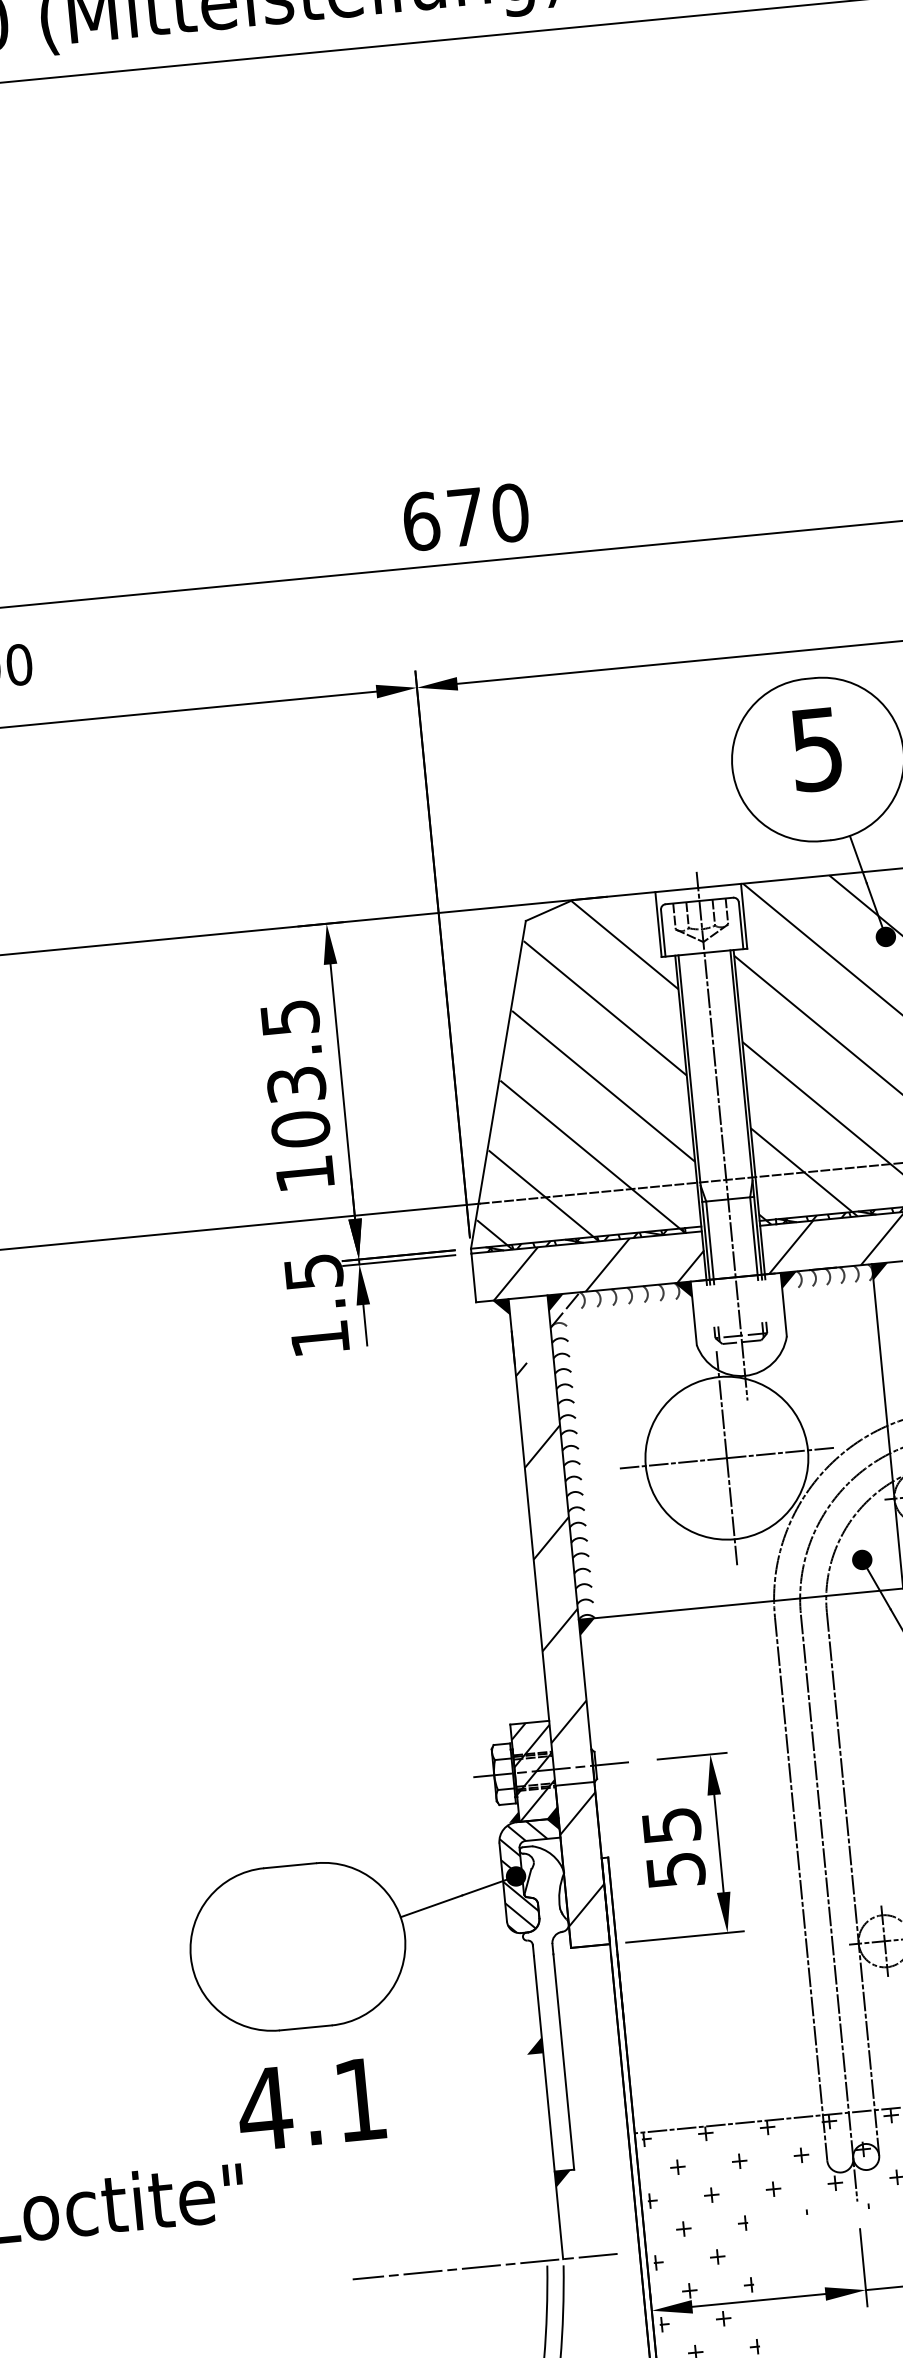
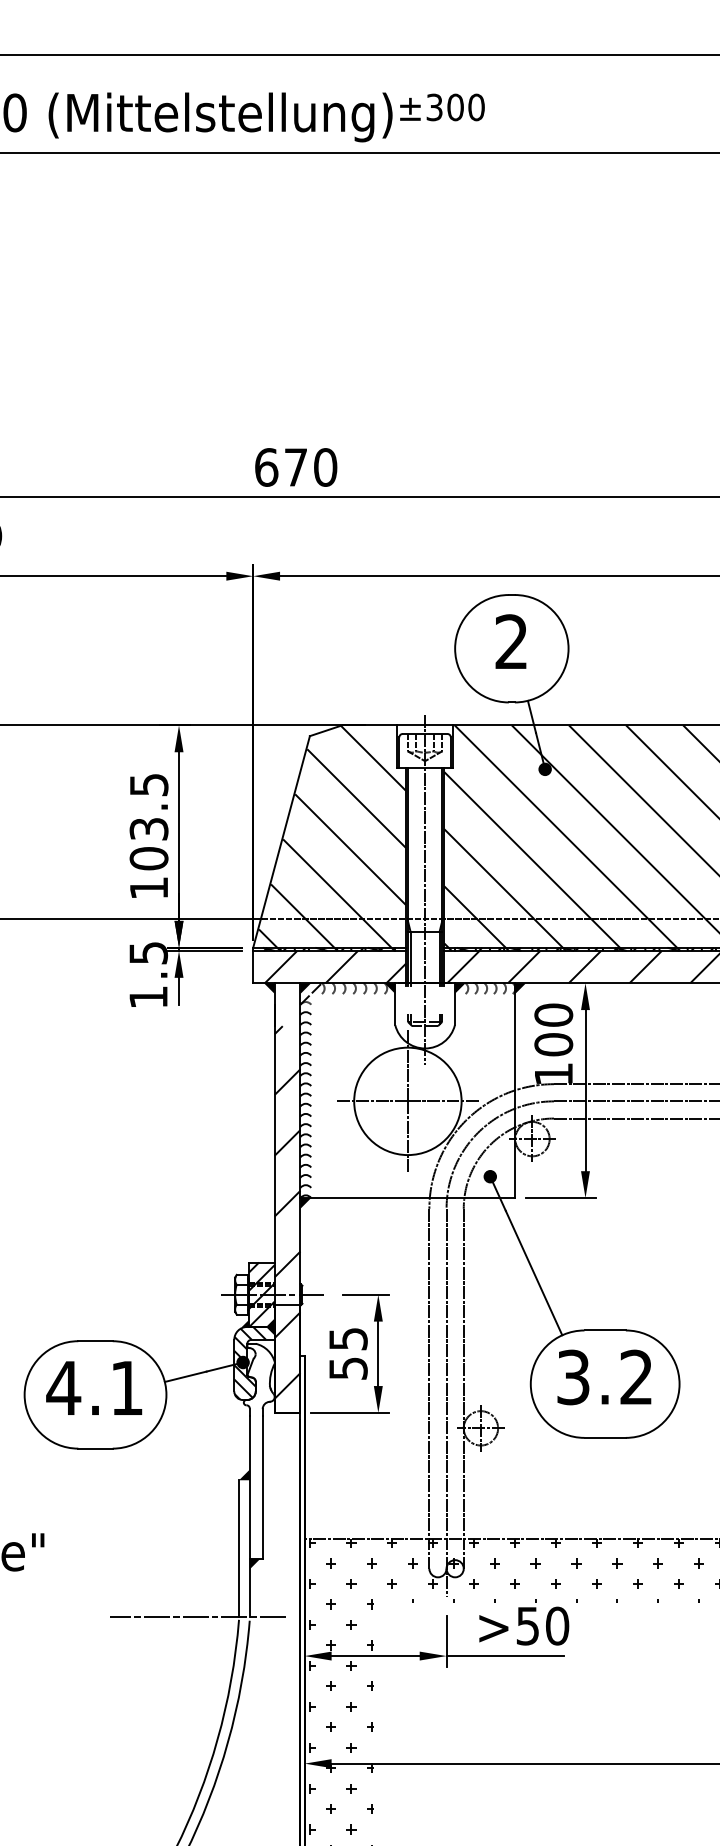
text: (816, 748) -> (511, 641), 5 -> 2
text: (311, 2103) -> (94, 1387), moved
line: (537, 2157) -> (239, 1548), added

